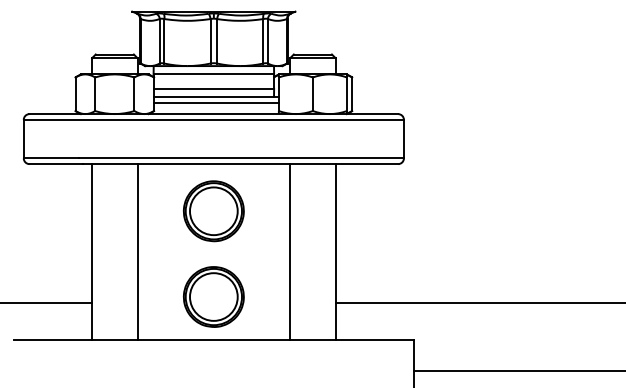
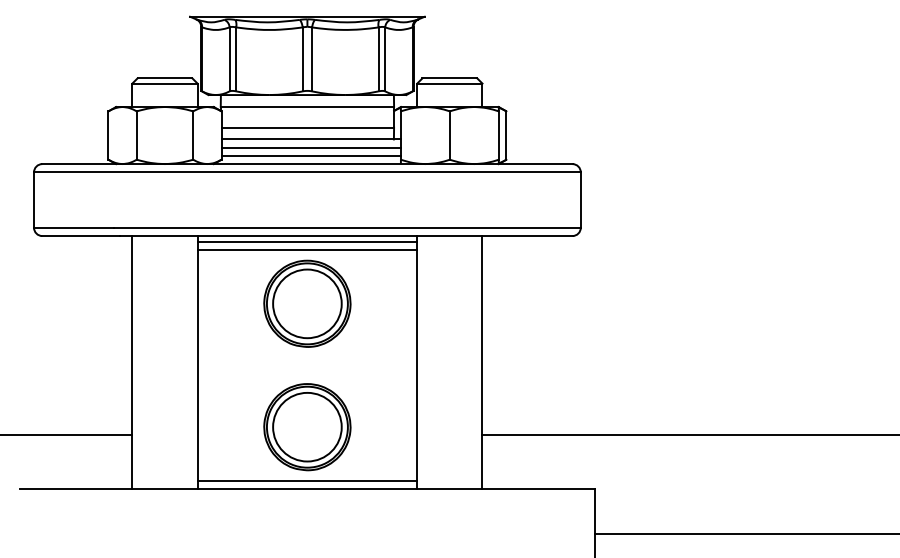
line: (216, 108) -> (311, 156), added
line: (213, 168) -> (306, 242), added
line: (213, 174) -> (306, 250), added
line: (213, 334) -> (306, 481), added

